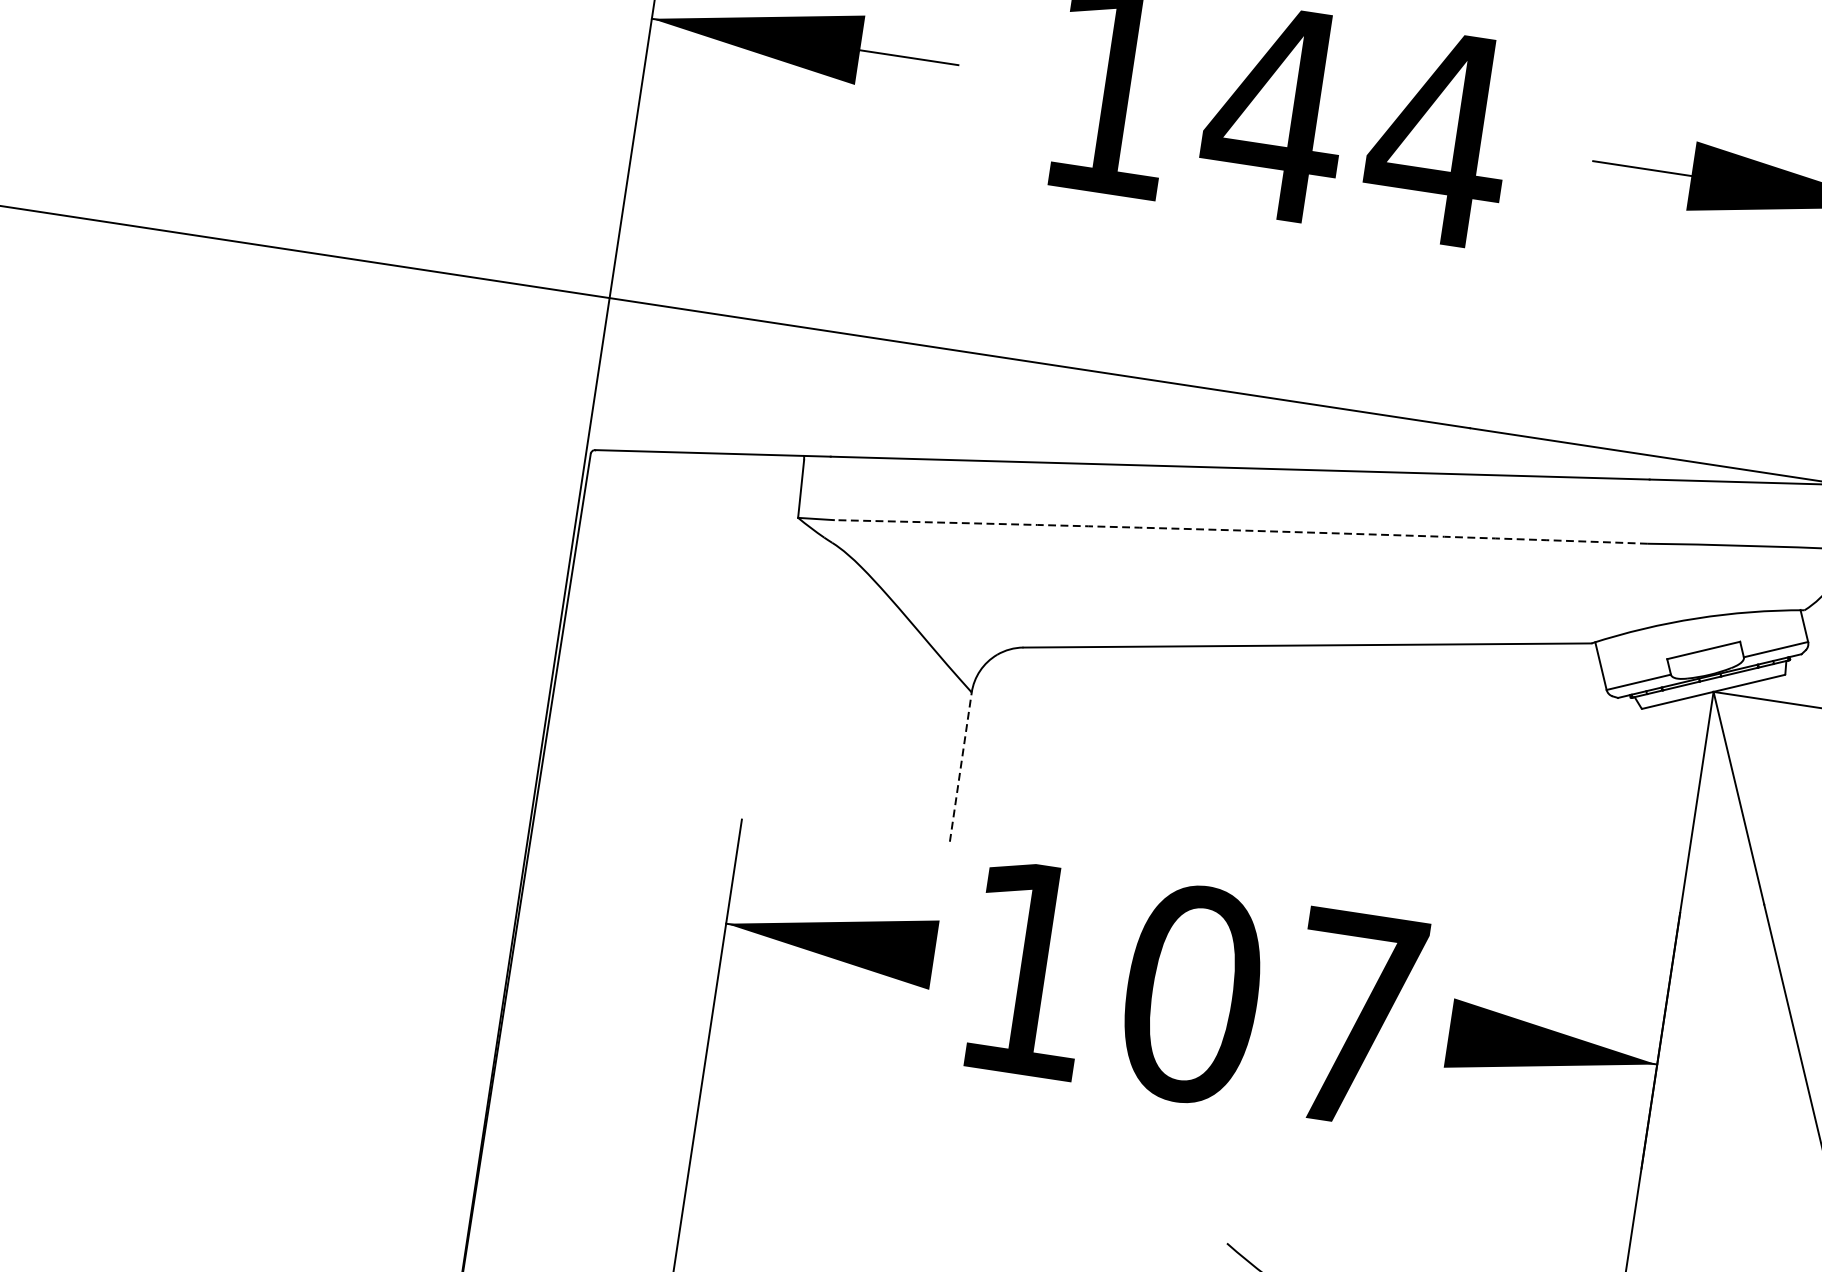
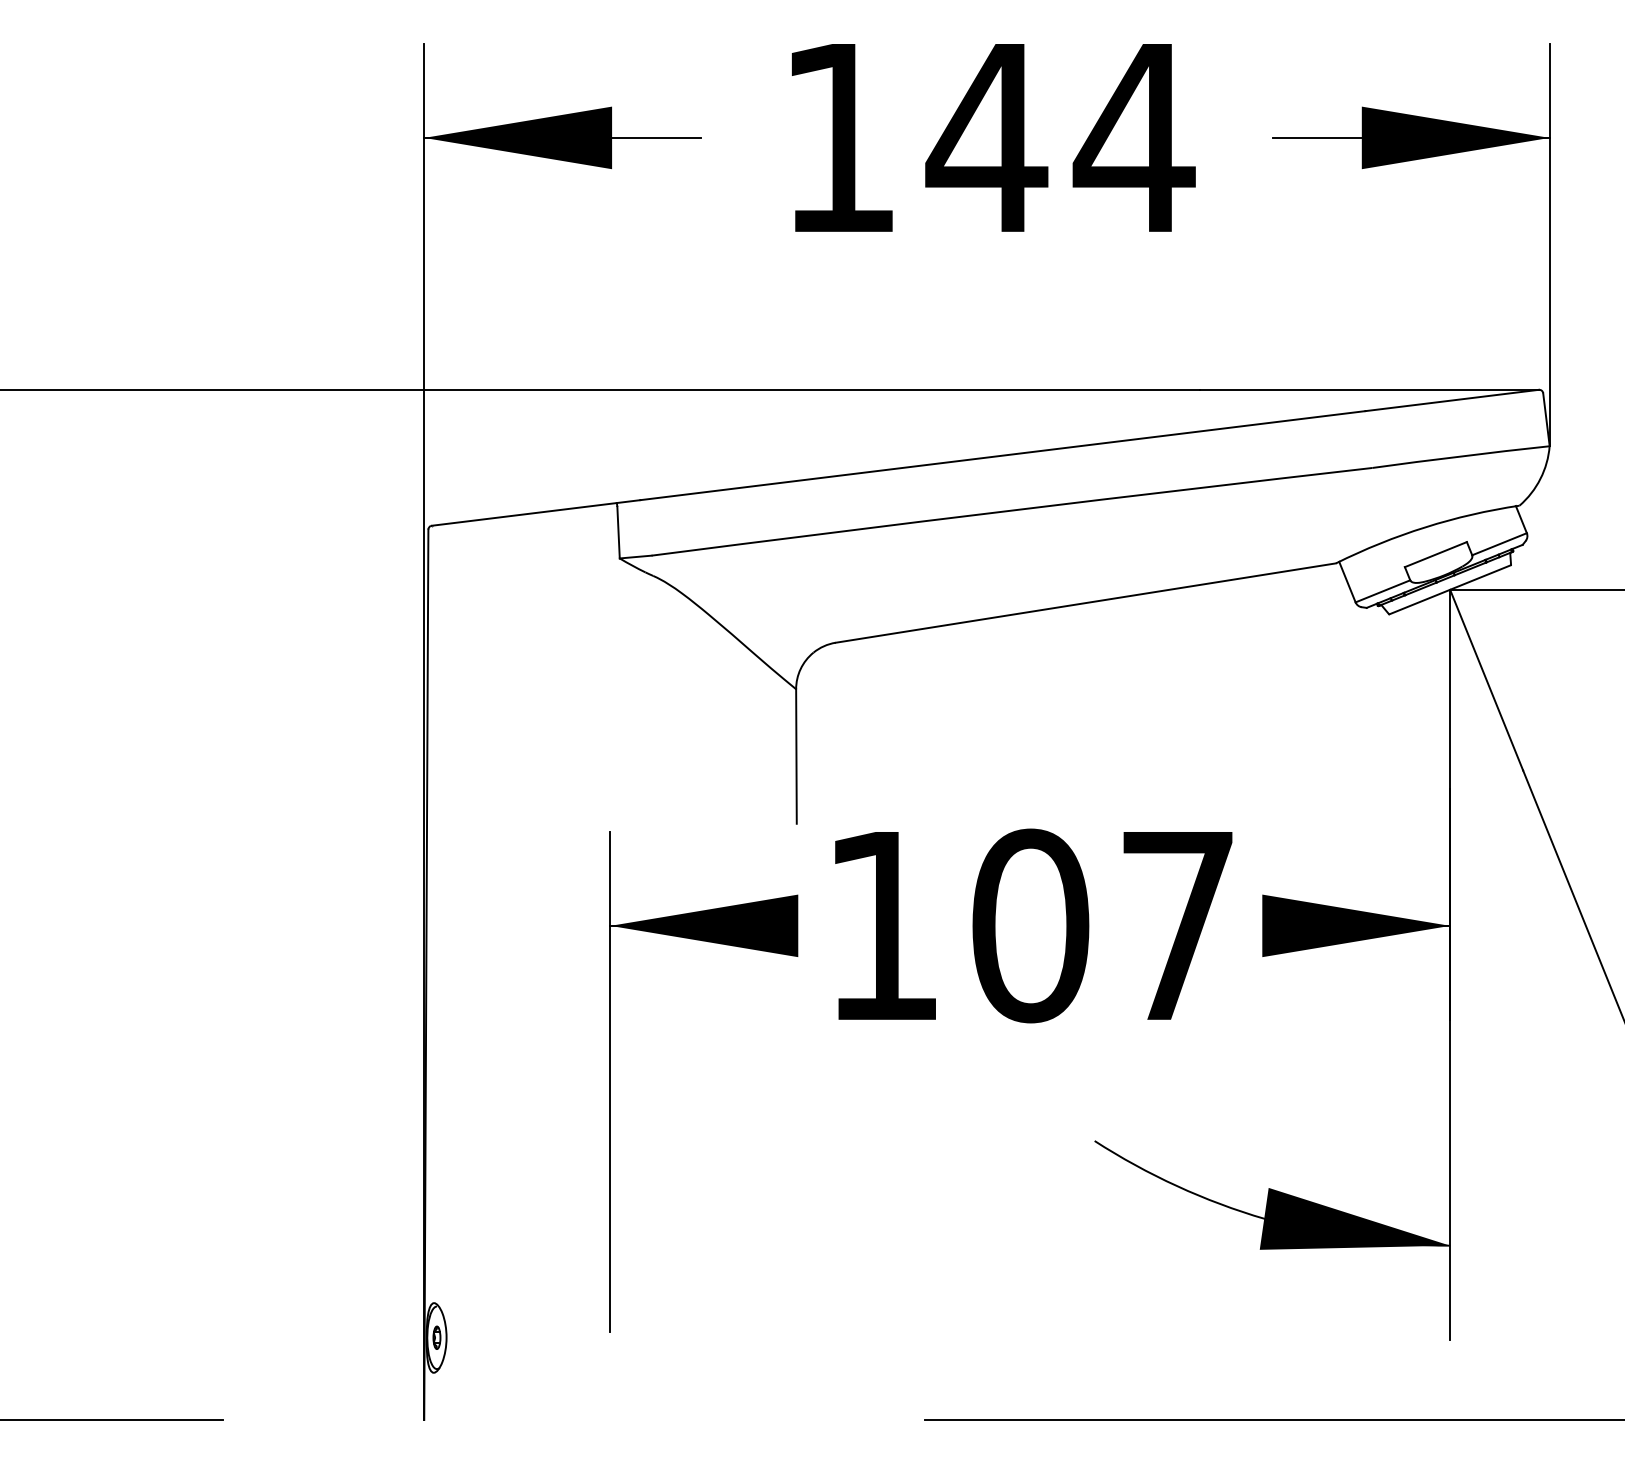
arc: (1240, 530) -> (1011, 510), dashed -> solid
line: (960, 767) -> (796, 756), dashed -> solid

